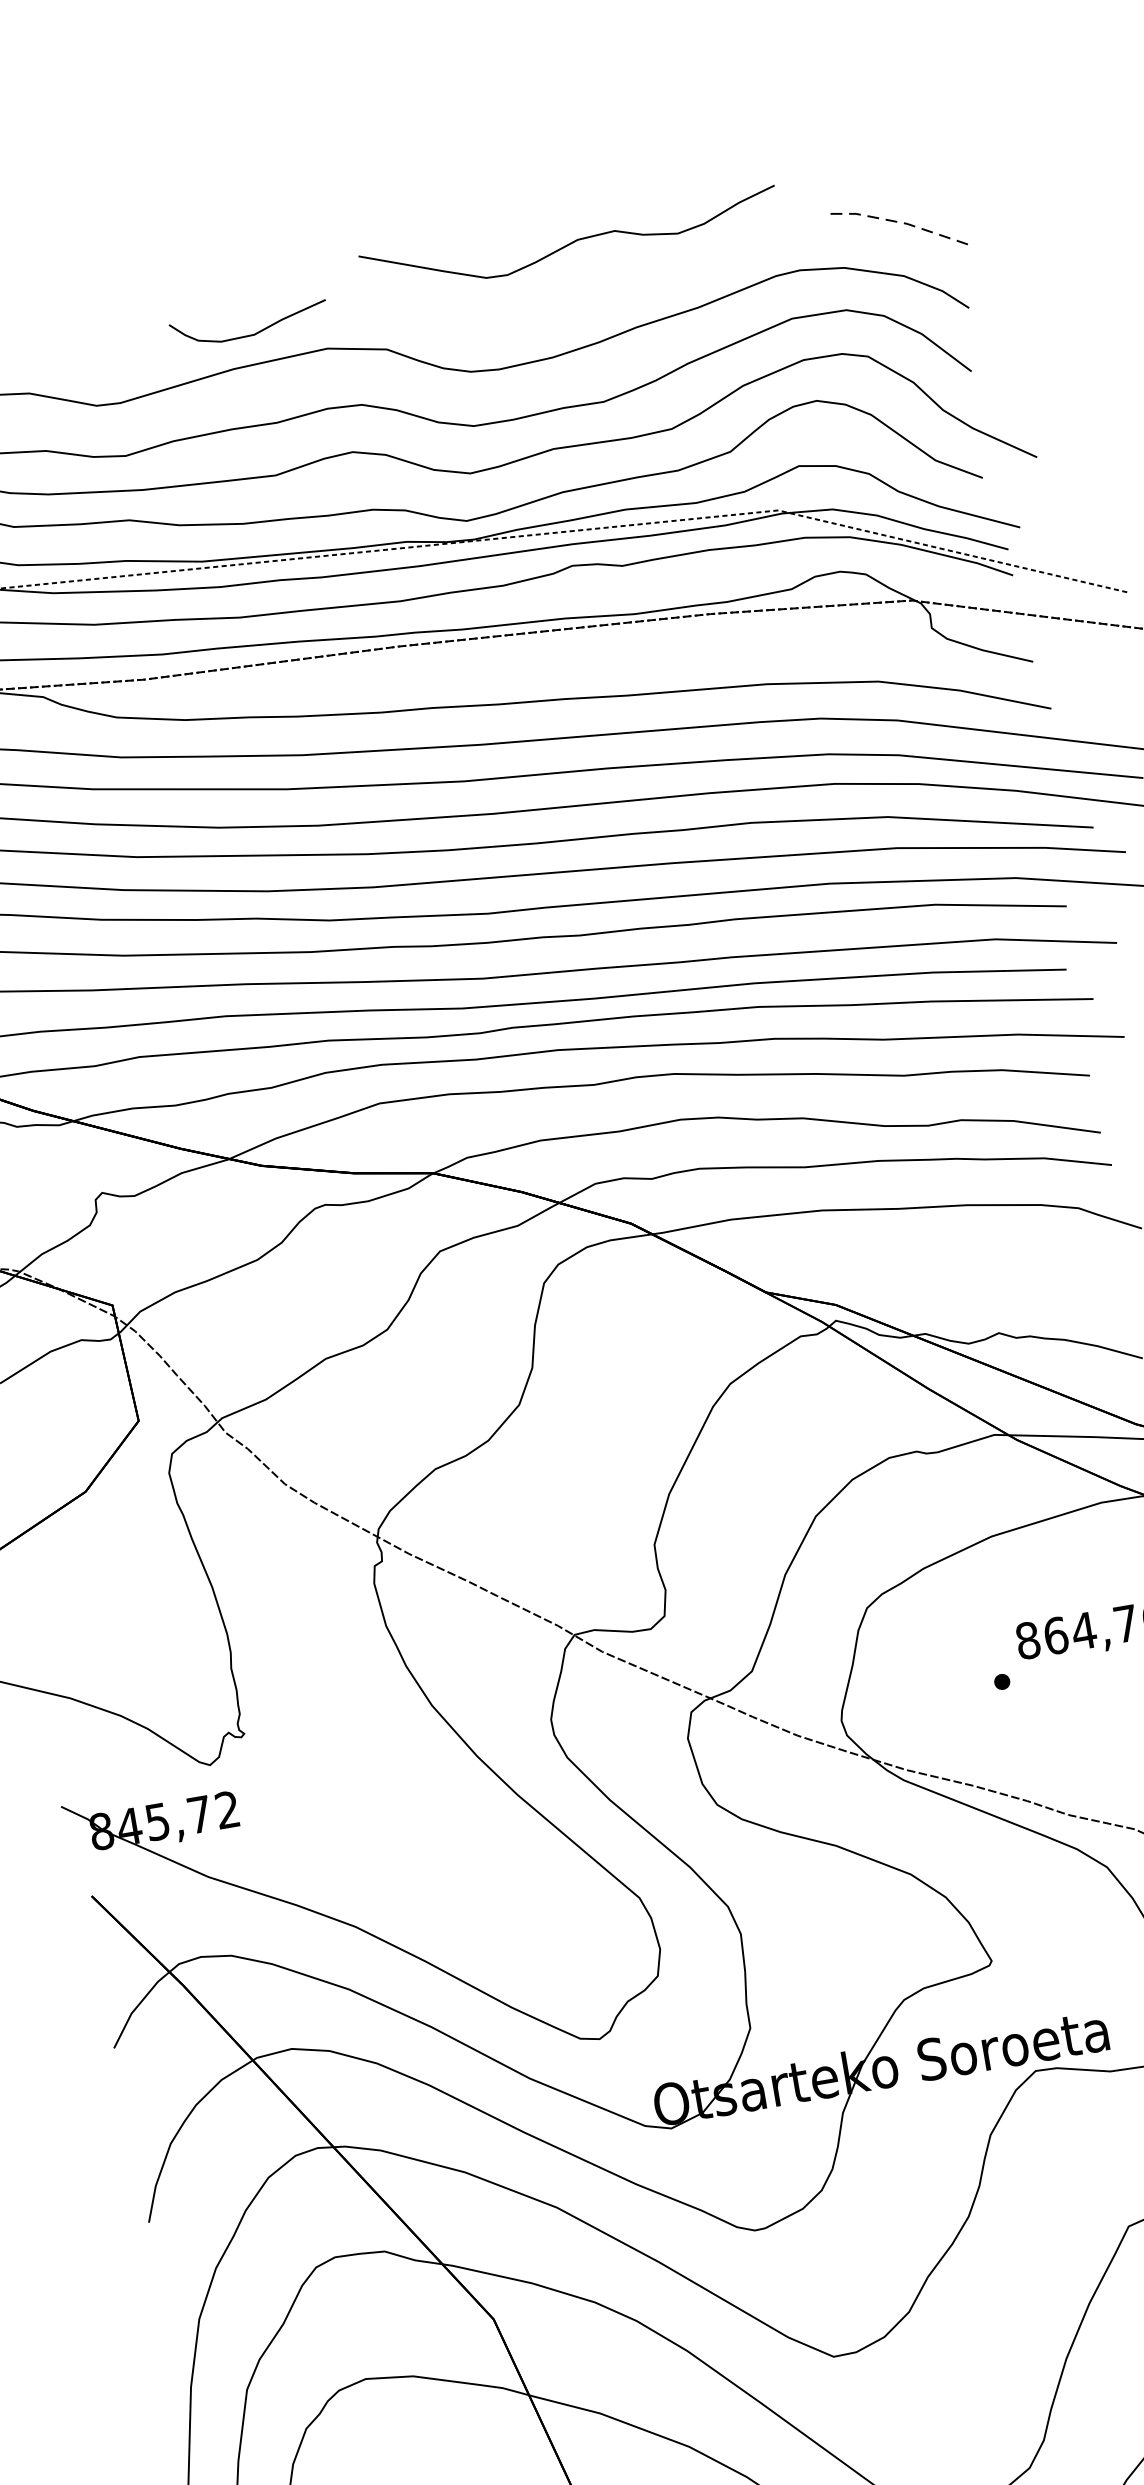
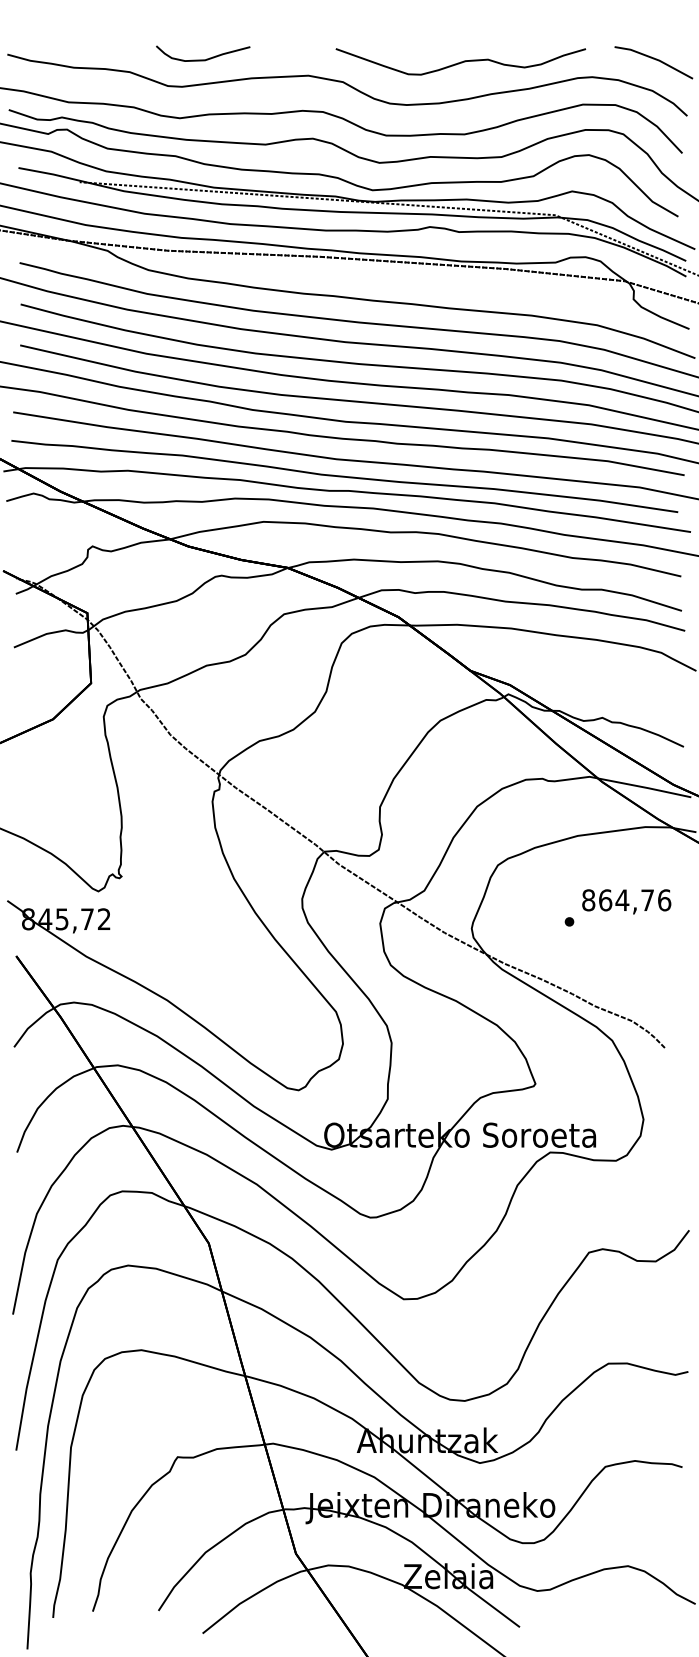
line: (898, 221) -> (654, 58), dashed -> solid
curve: (569, 241) -> (460, 61), moved
curve: (256, 331) -> (206, 58), moved

